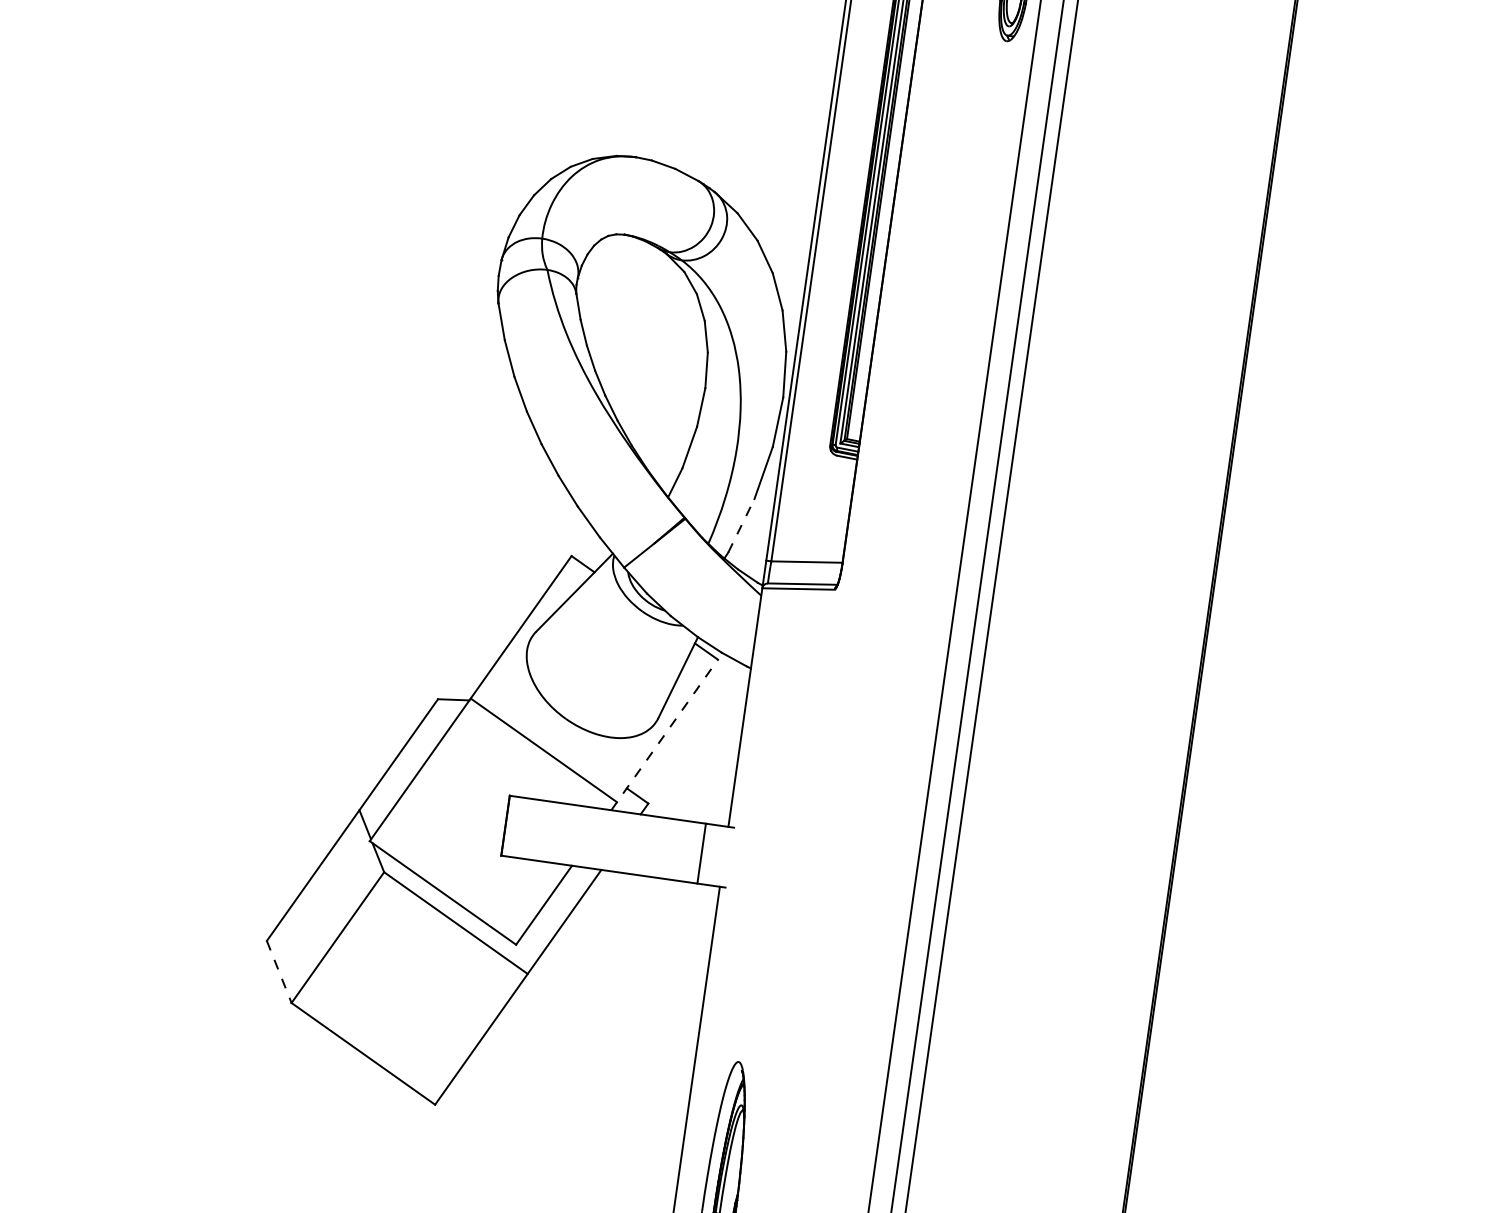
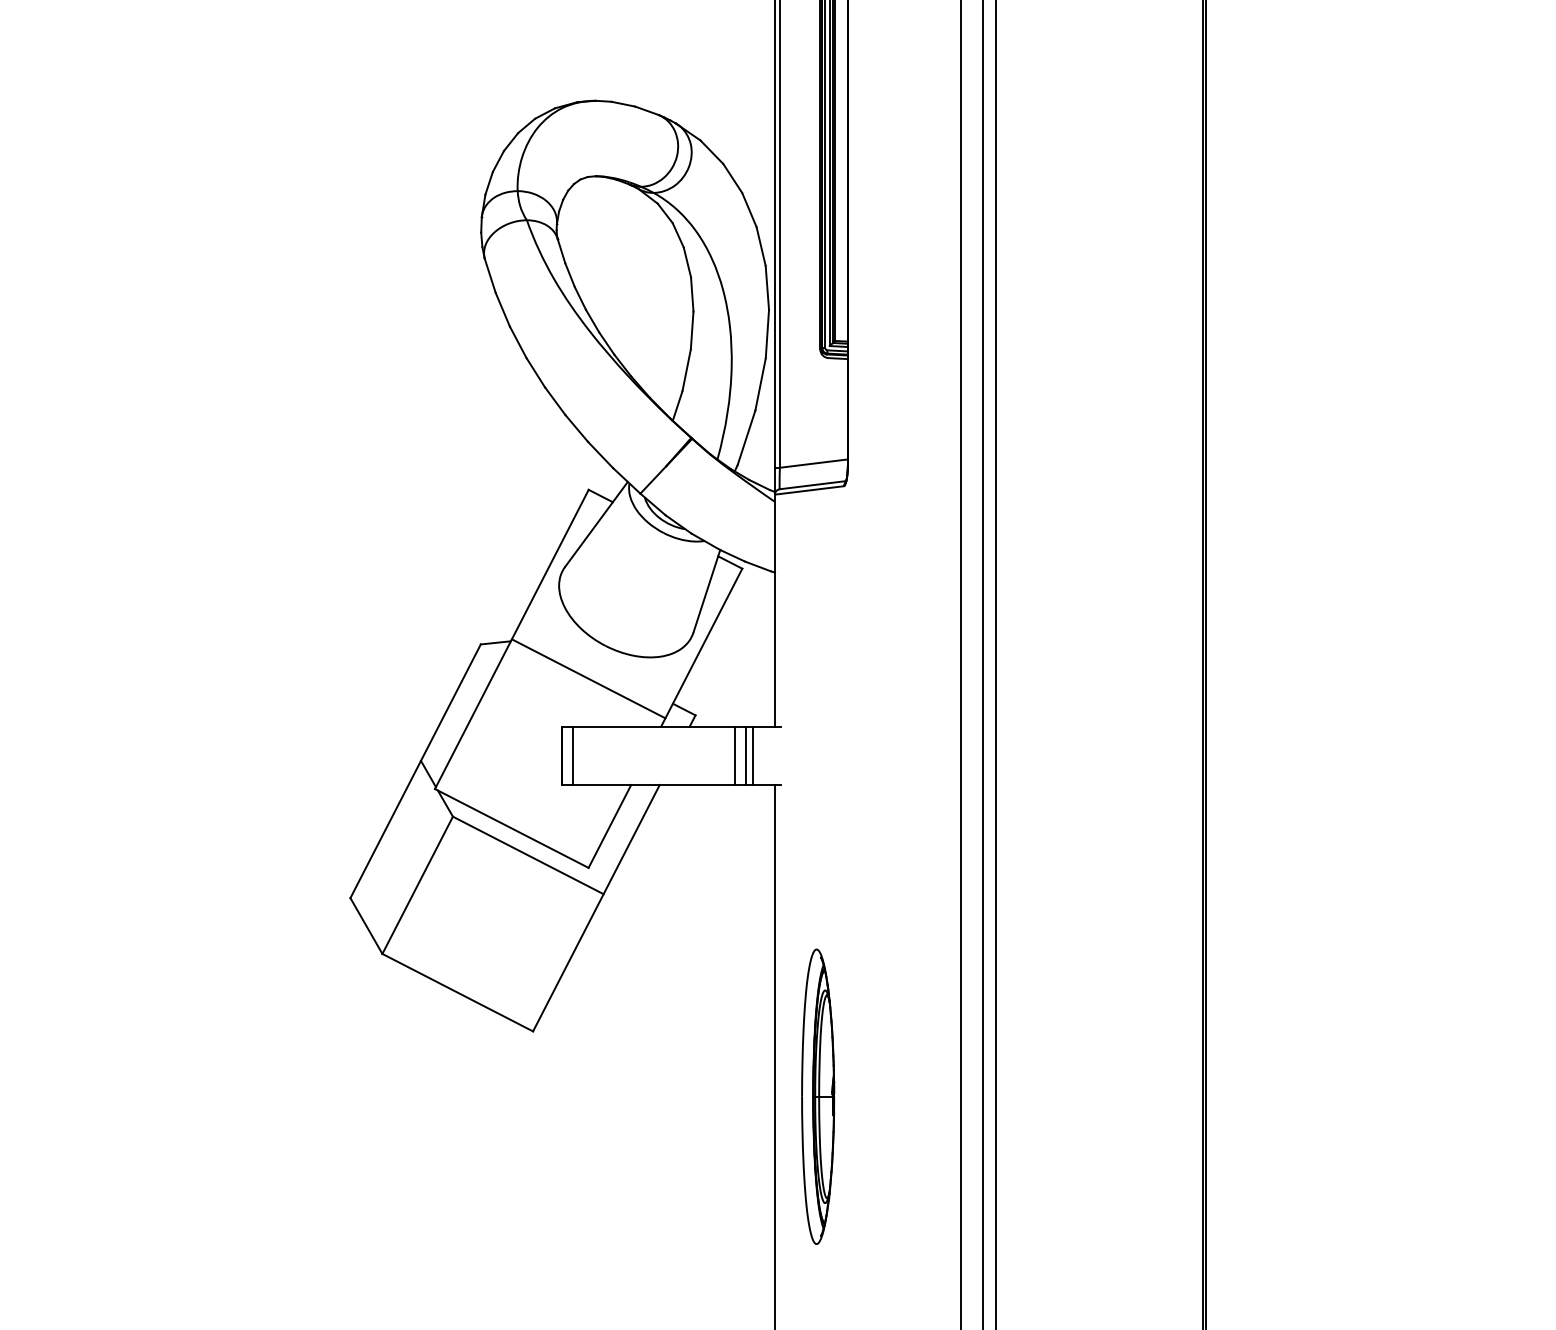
line: (741, 525) -> (746, 437), dashed -> solid
line: (664, 734) -> (701, 647), dashed -> solid
line: (517, 826) -> (573, 755), added
line: (683, 850) -> (735, 755), added
line: (693, 852) -> (745, 755), added
line: (279, 972) -> (366, 926), dashed -> solid

